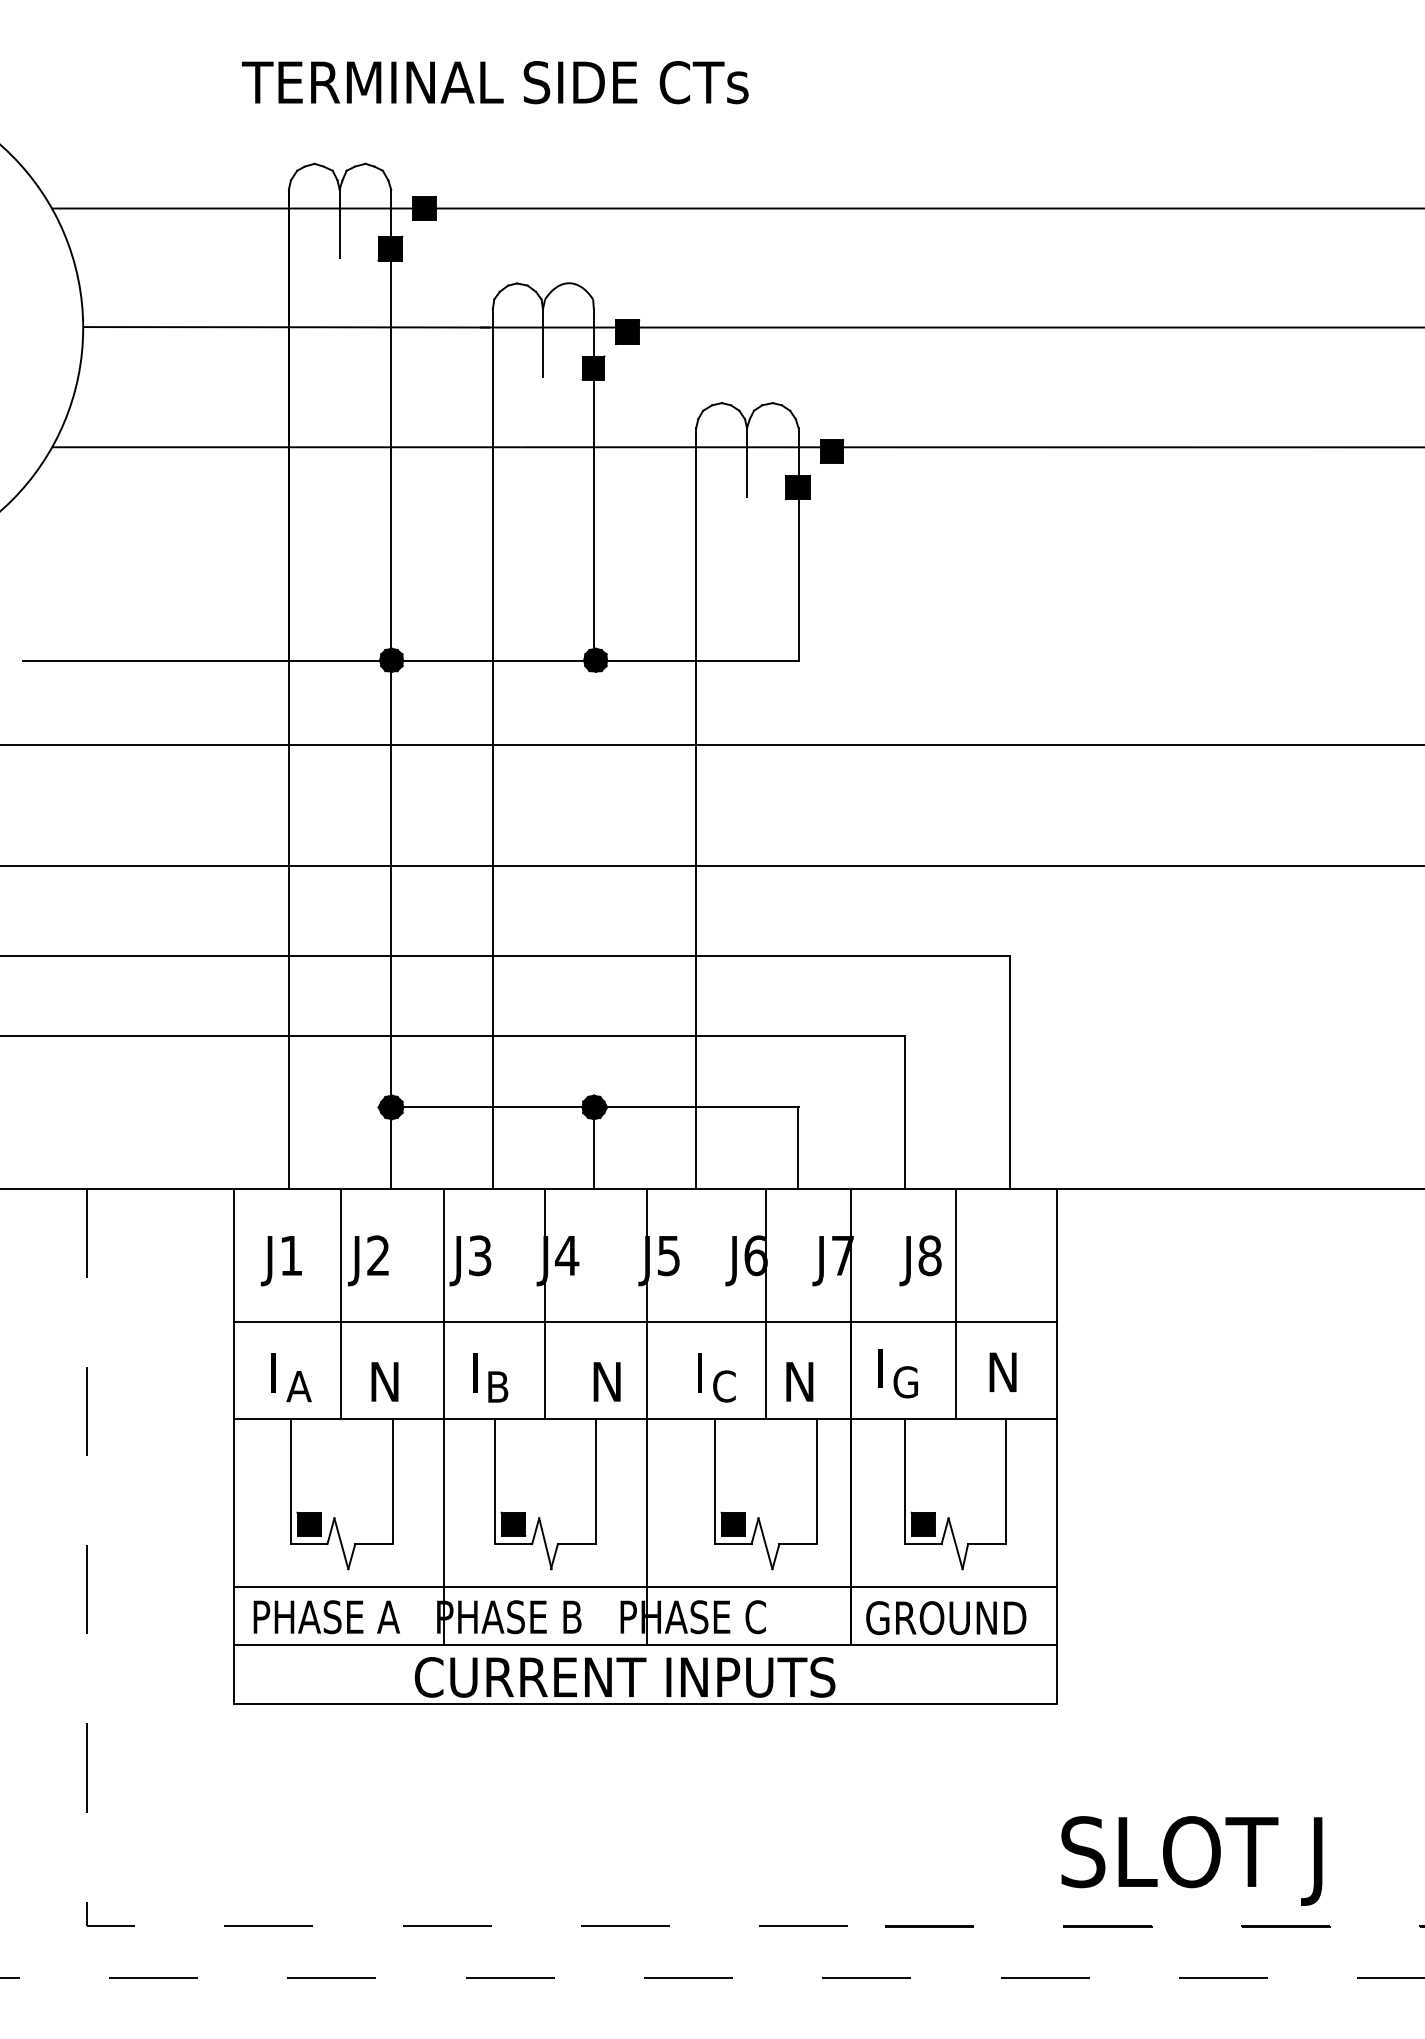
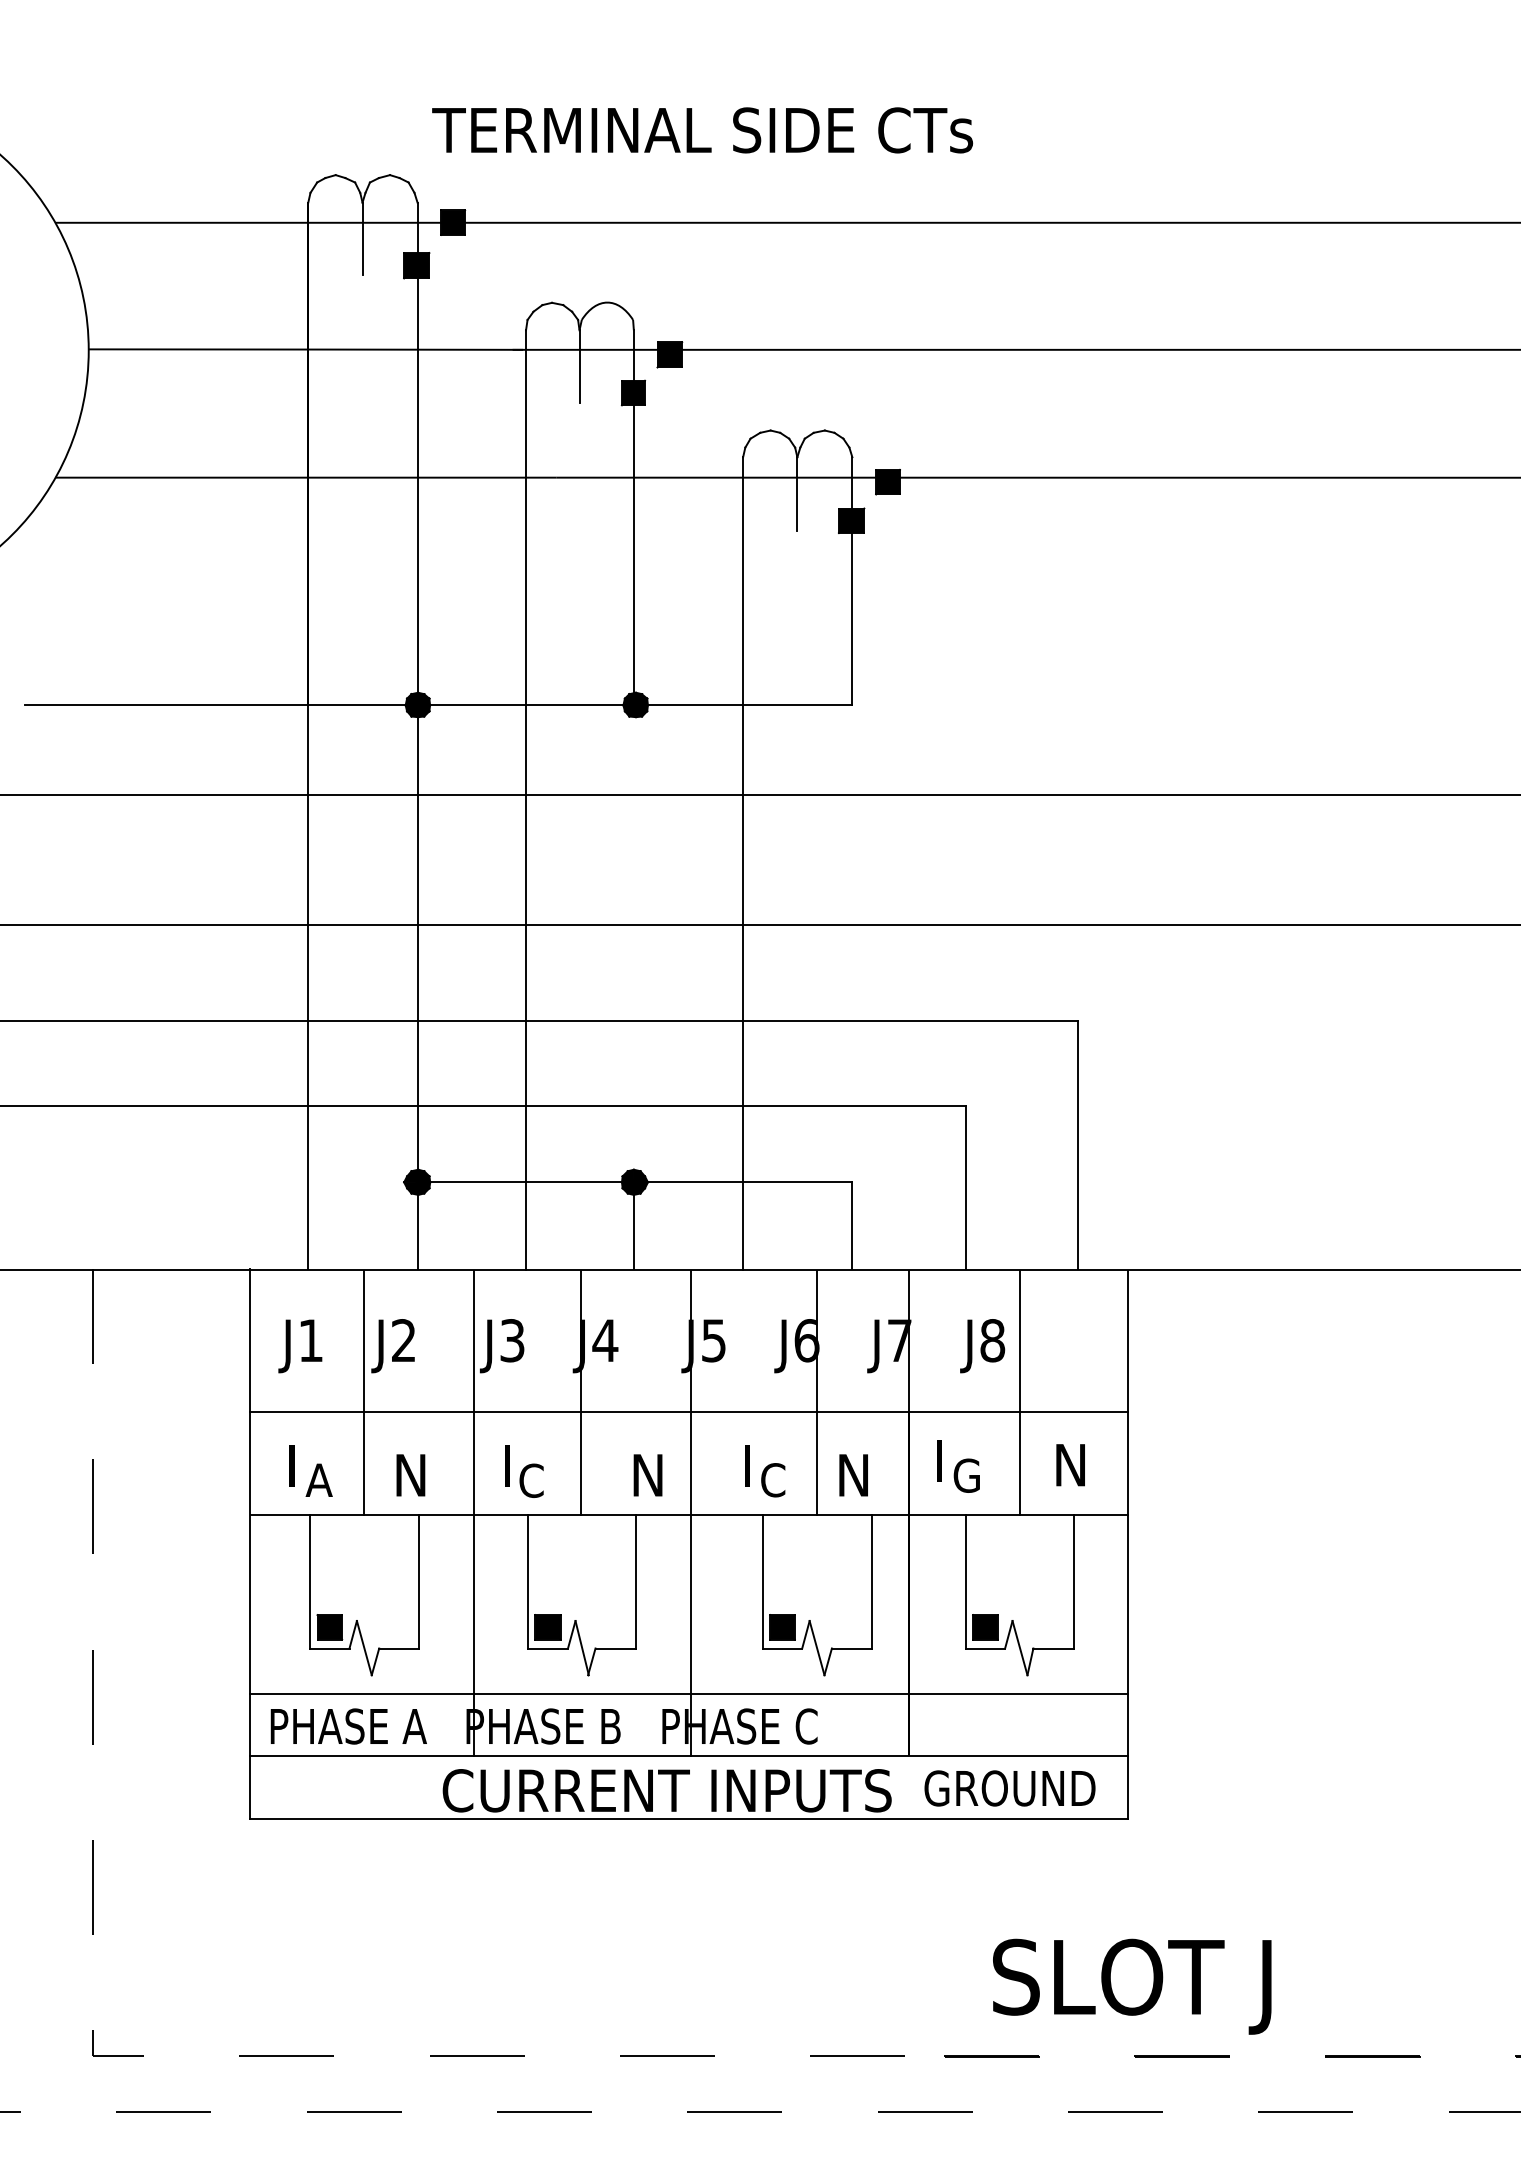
text: (495, 82) -> (702, 130), moved
text: (497, 1386) -> (531, 1480), B -> C
text: (945, 1618) -> (1009, 1788), moved
text: (1192, 1860) -> (1132, 1986), moved

